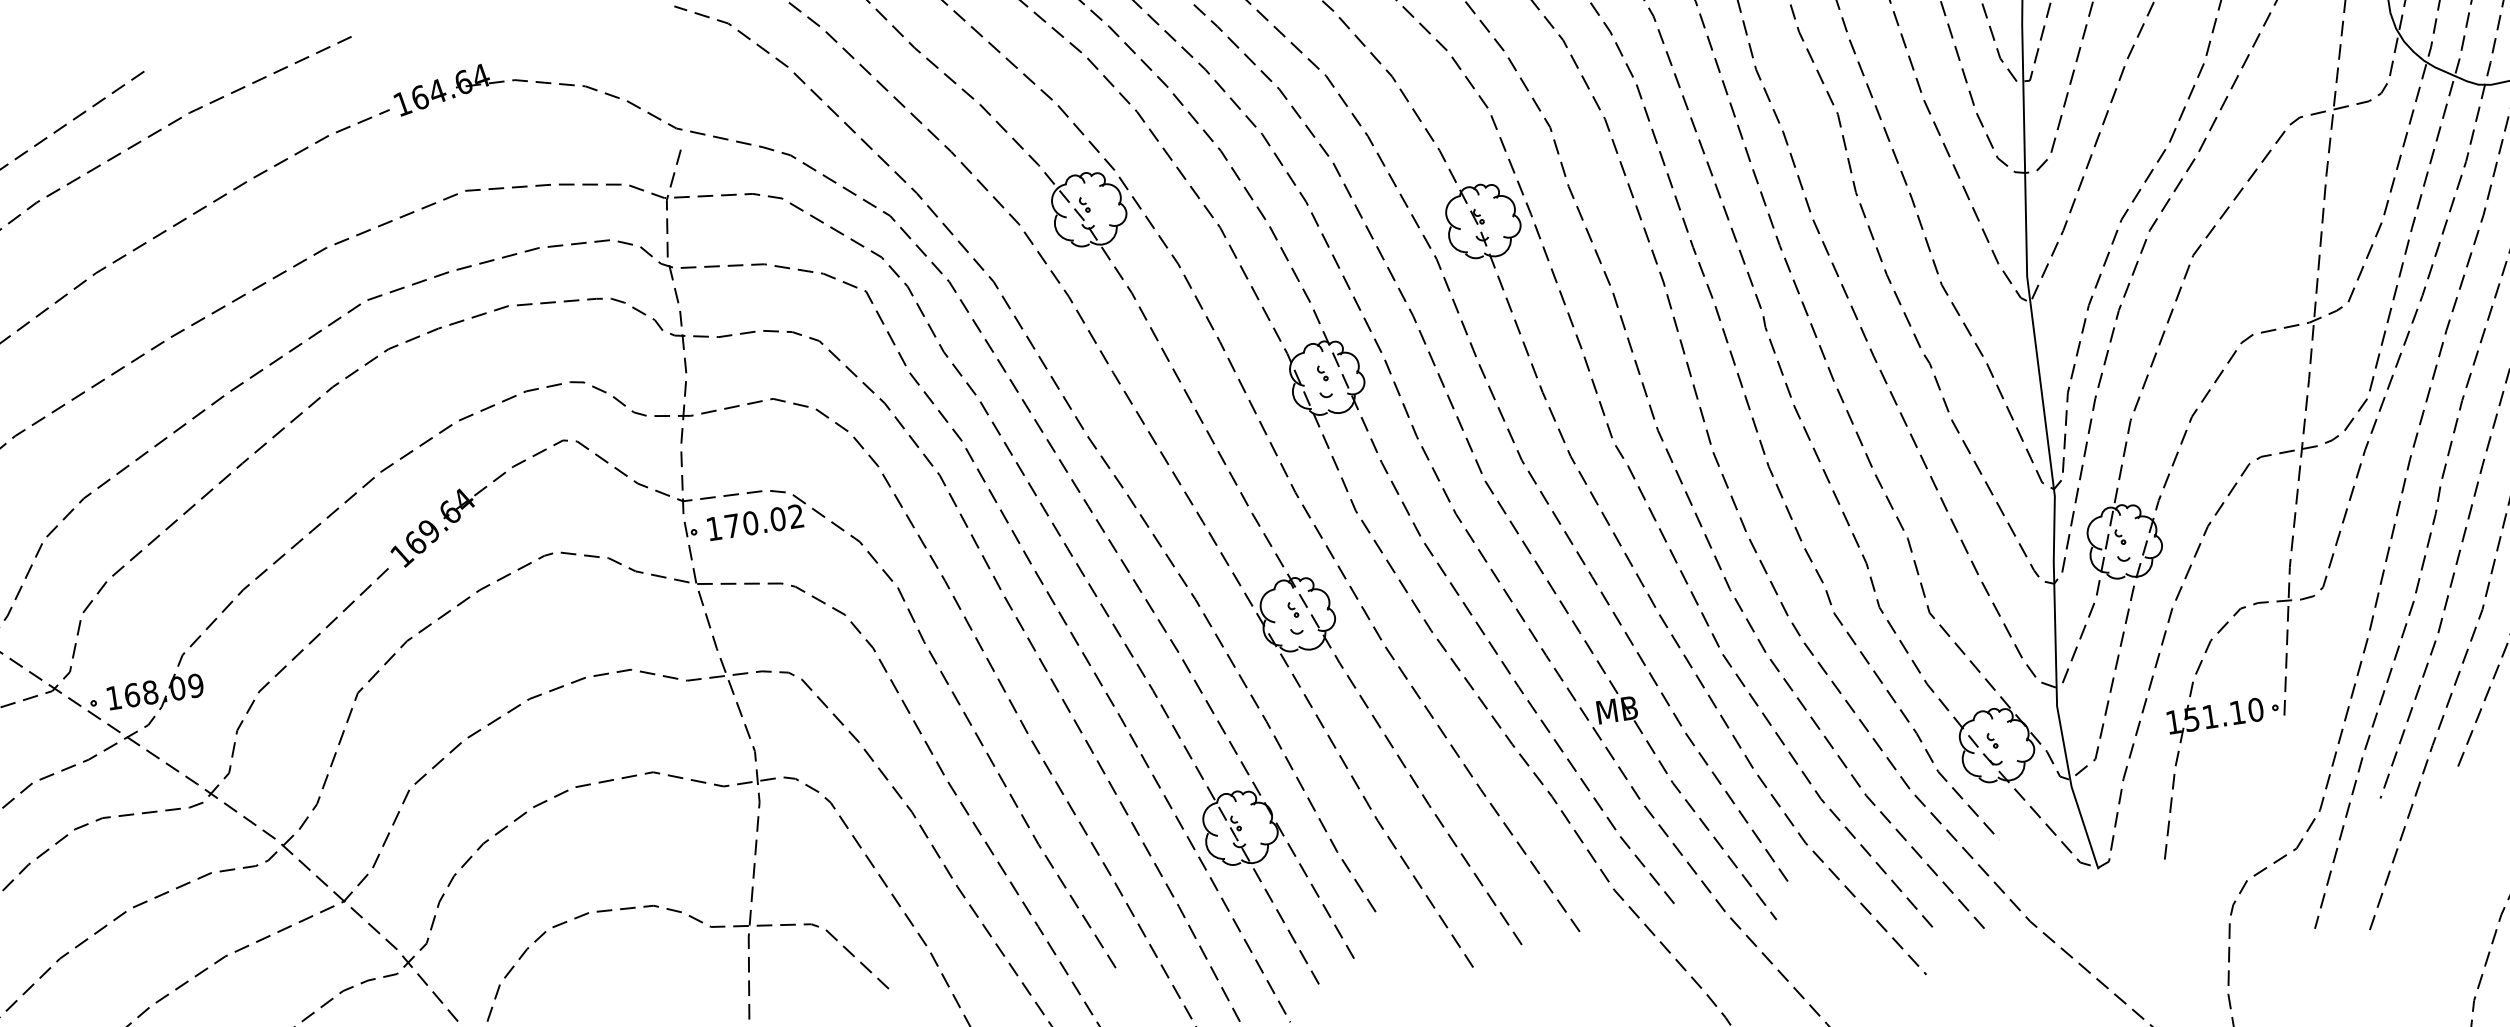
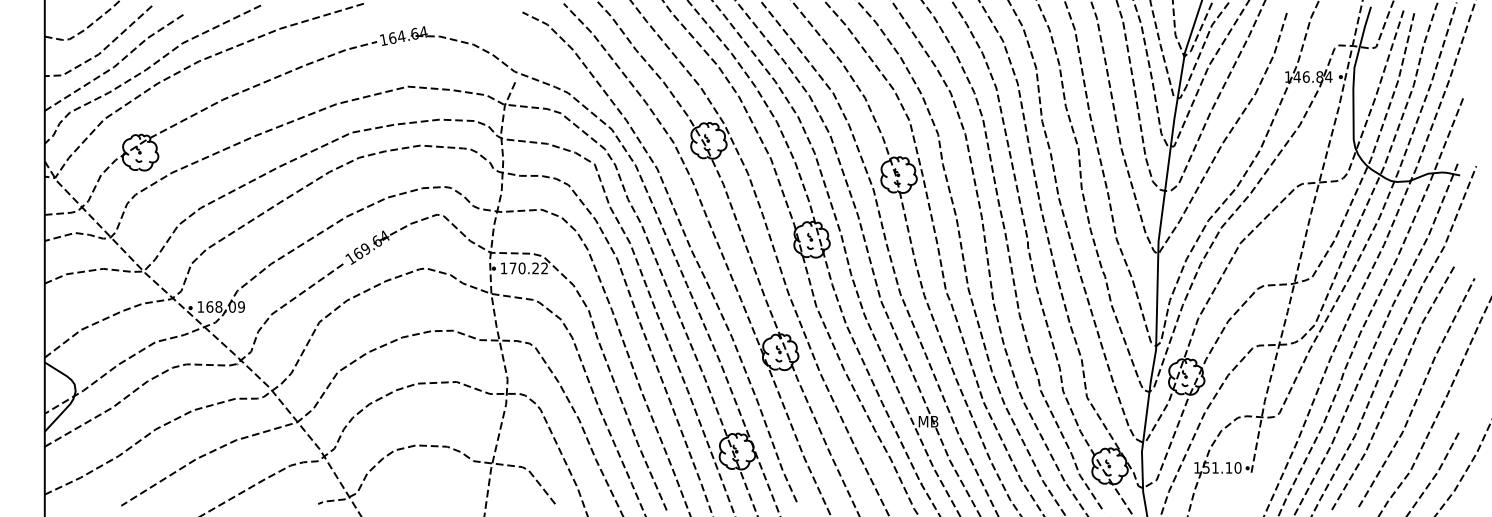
text: (777, 519) -> (535, 268), 170.02 -> 170.22

